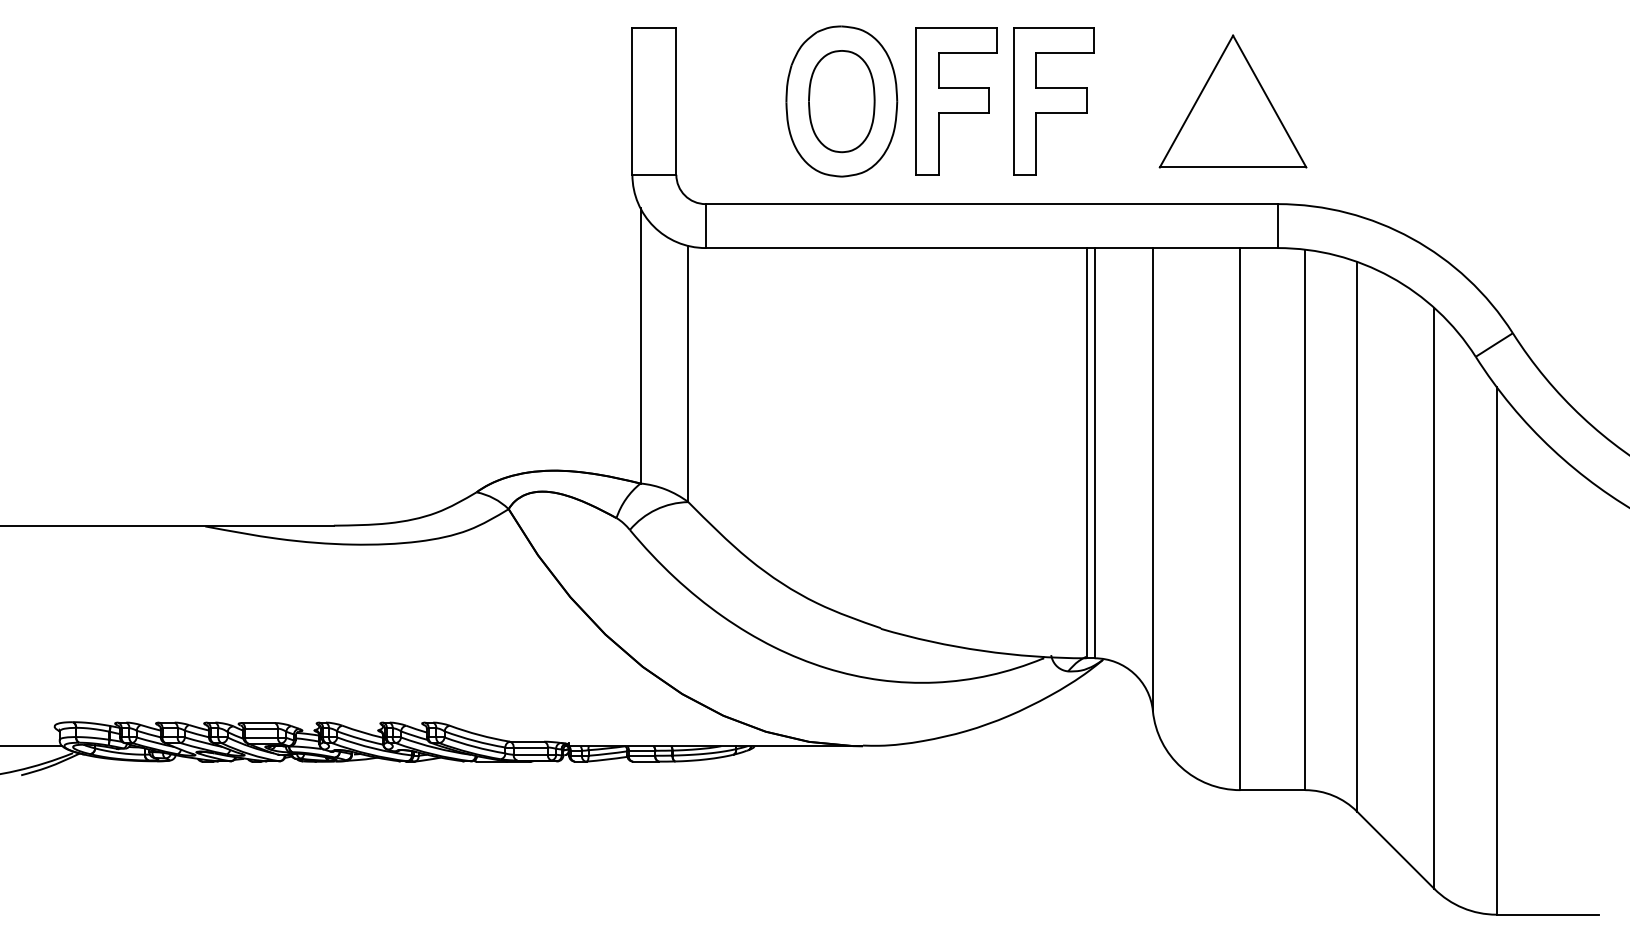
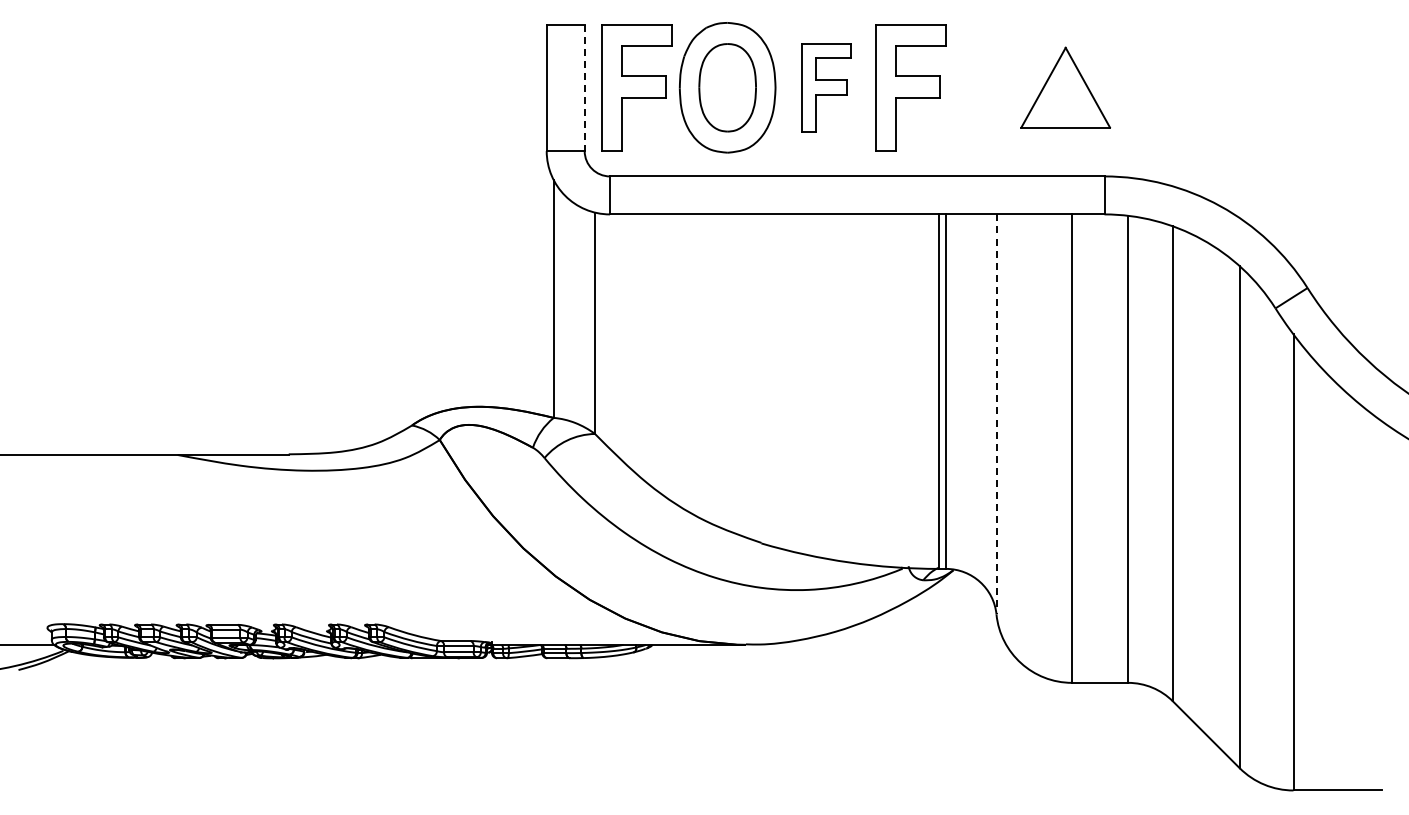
part: (736, 101) -> (636, 87), added
part: (956, 101) -> (826, 87), size x0.7
part: (1232, 101) -> (1065, 87), size x0.7
line: (676, 102) -> (584, 88), solid -> dashed
line: (1152, 479) -> (996, 414), solid -> dashed

